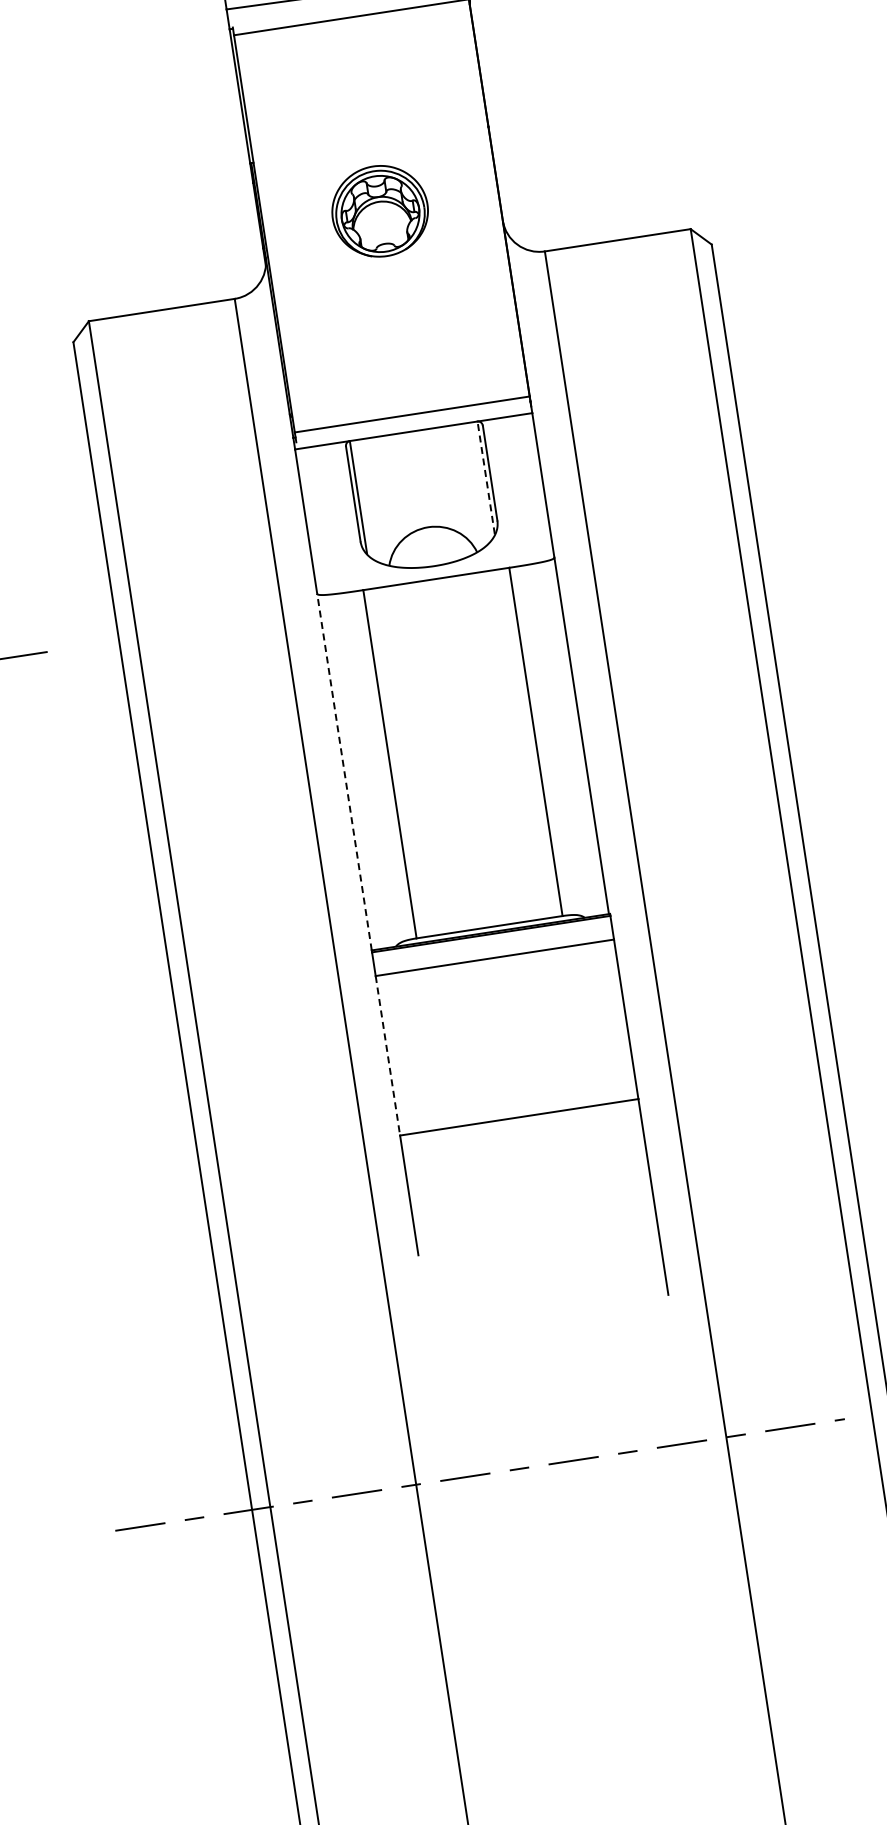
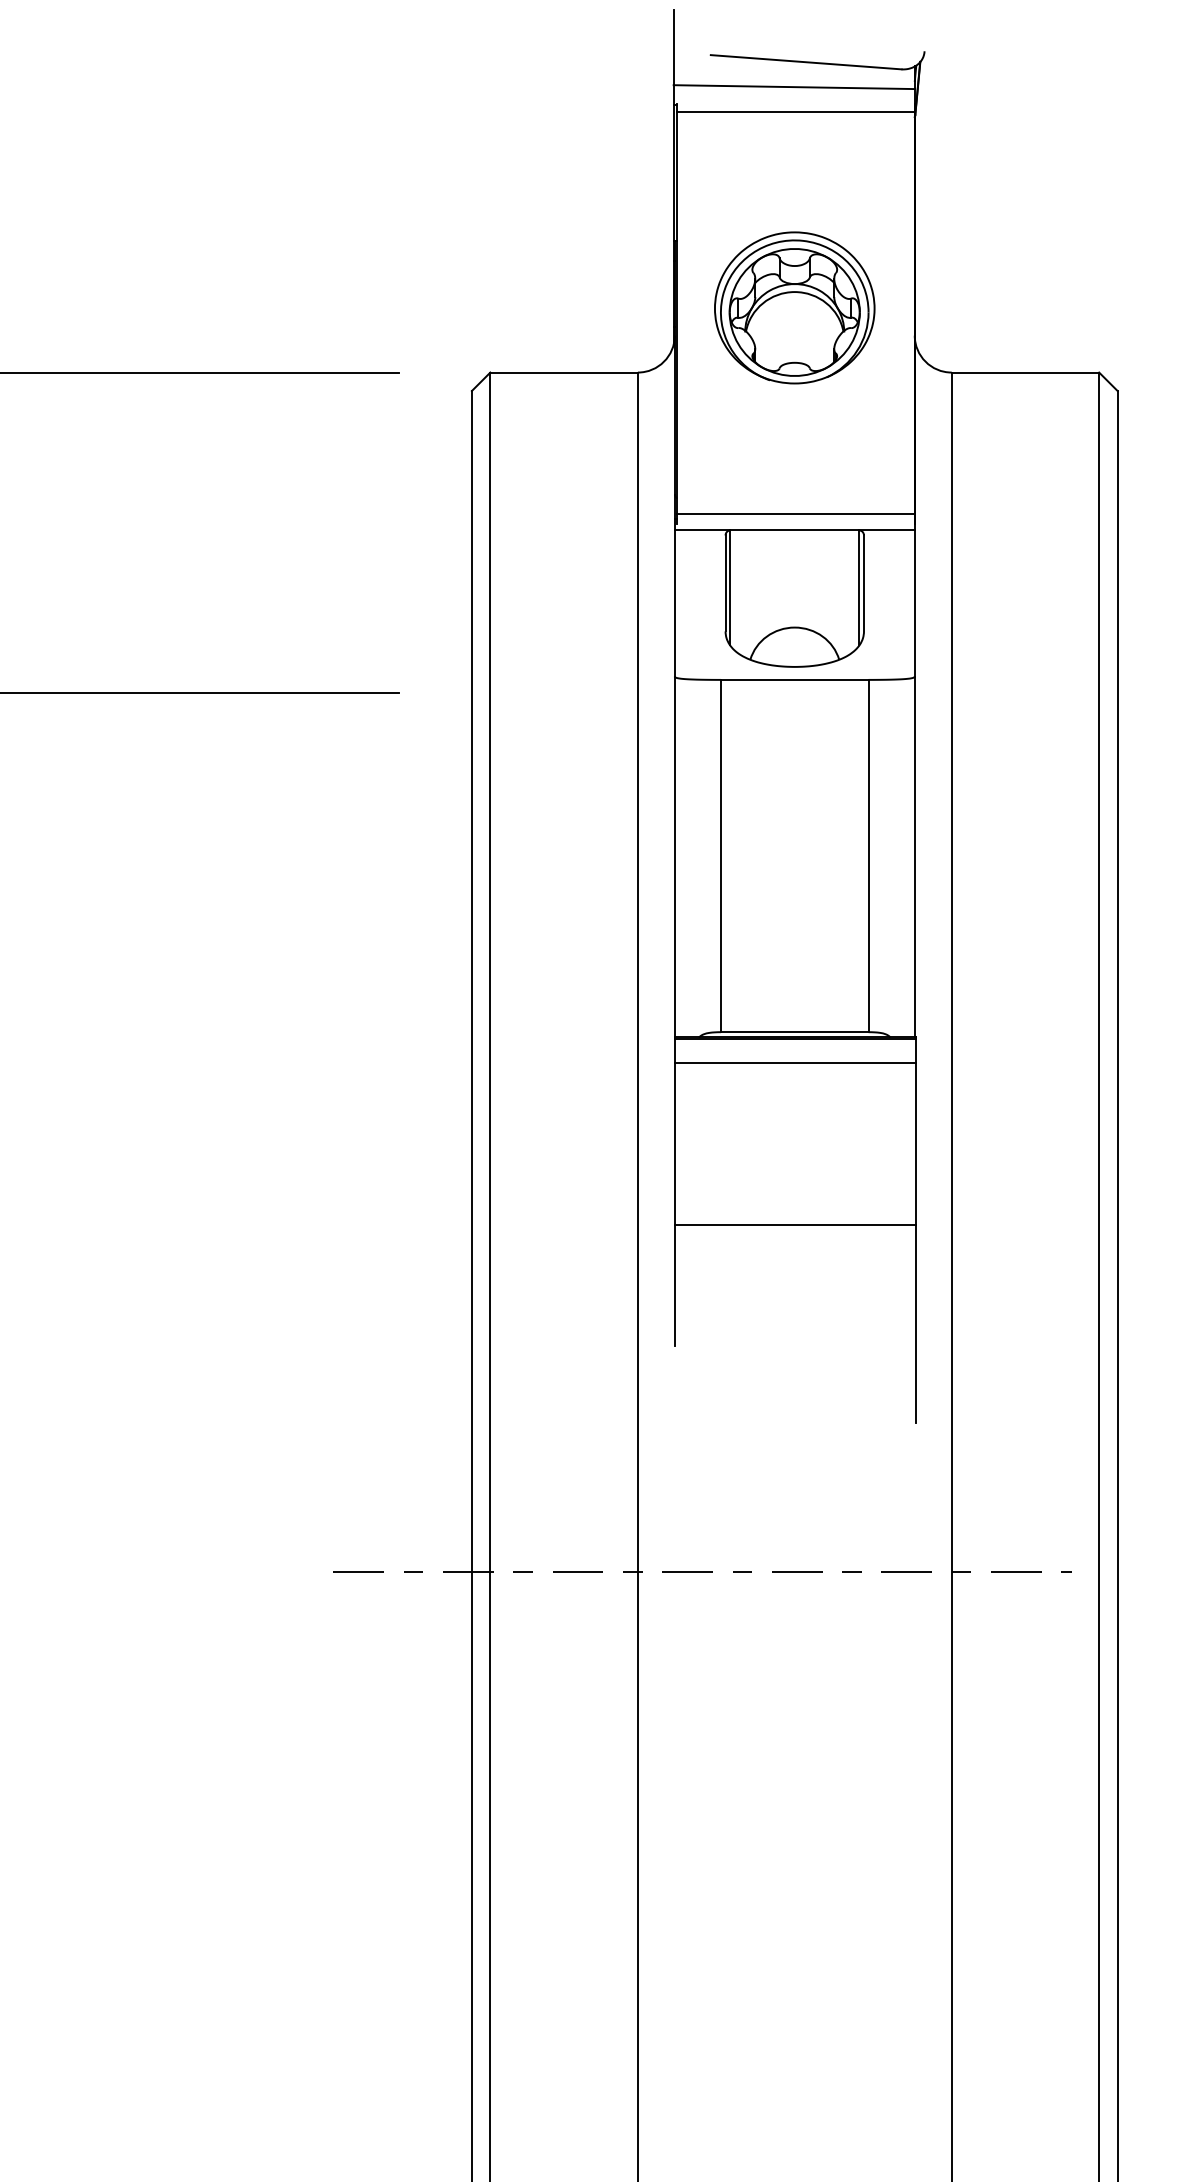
part: (379, 210) -> (794, 307), size x1.67
line: (486, 477) -> (859, 587), dashed -> solid
line: (344, 771) -> (674, 856), dashed -> solid
line: (387, 1055) -> (674, 1143), dashed -> solid

